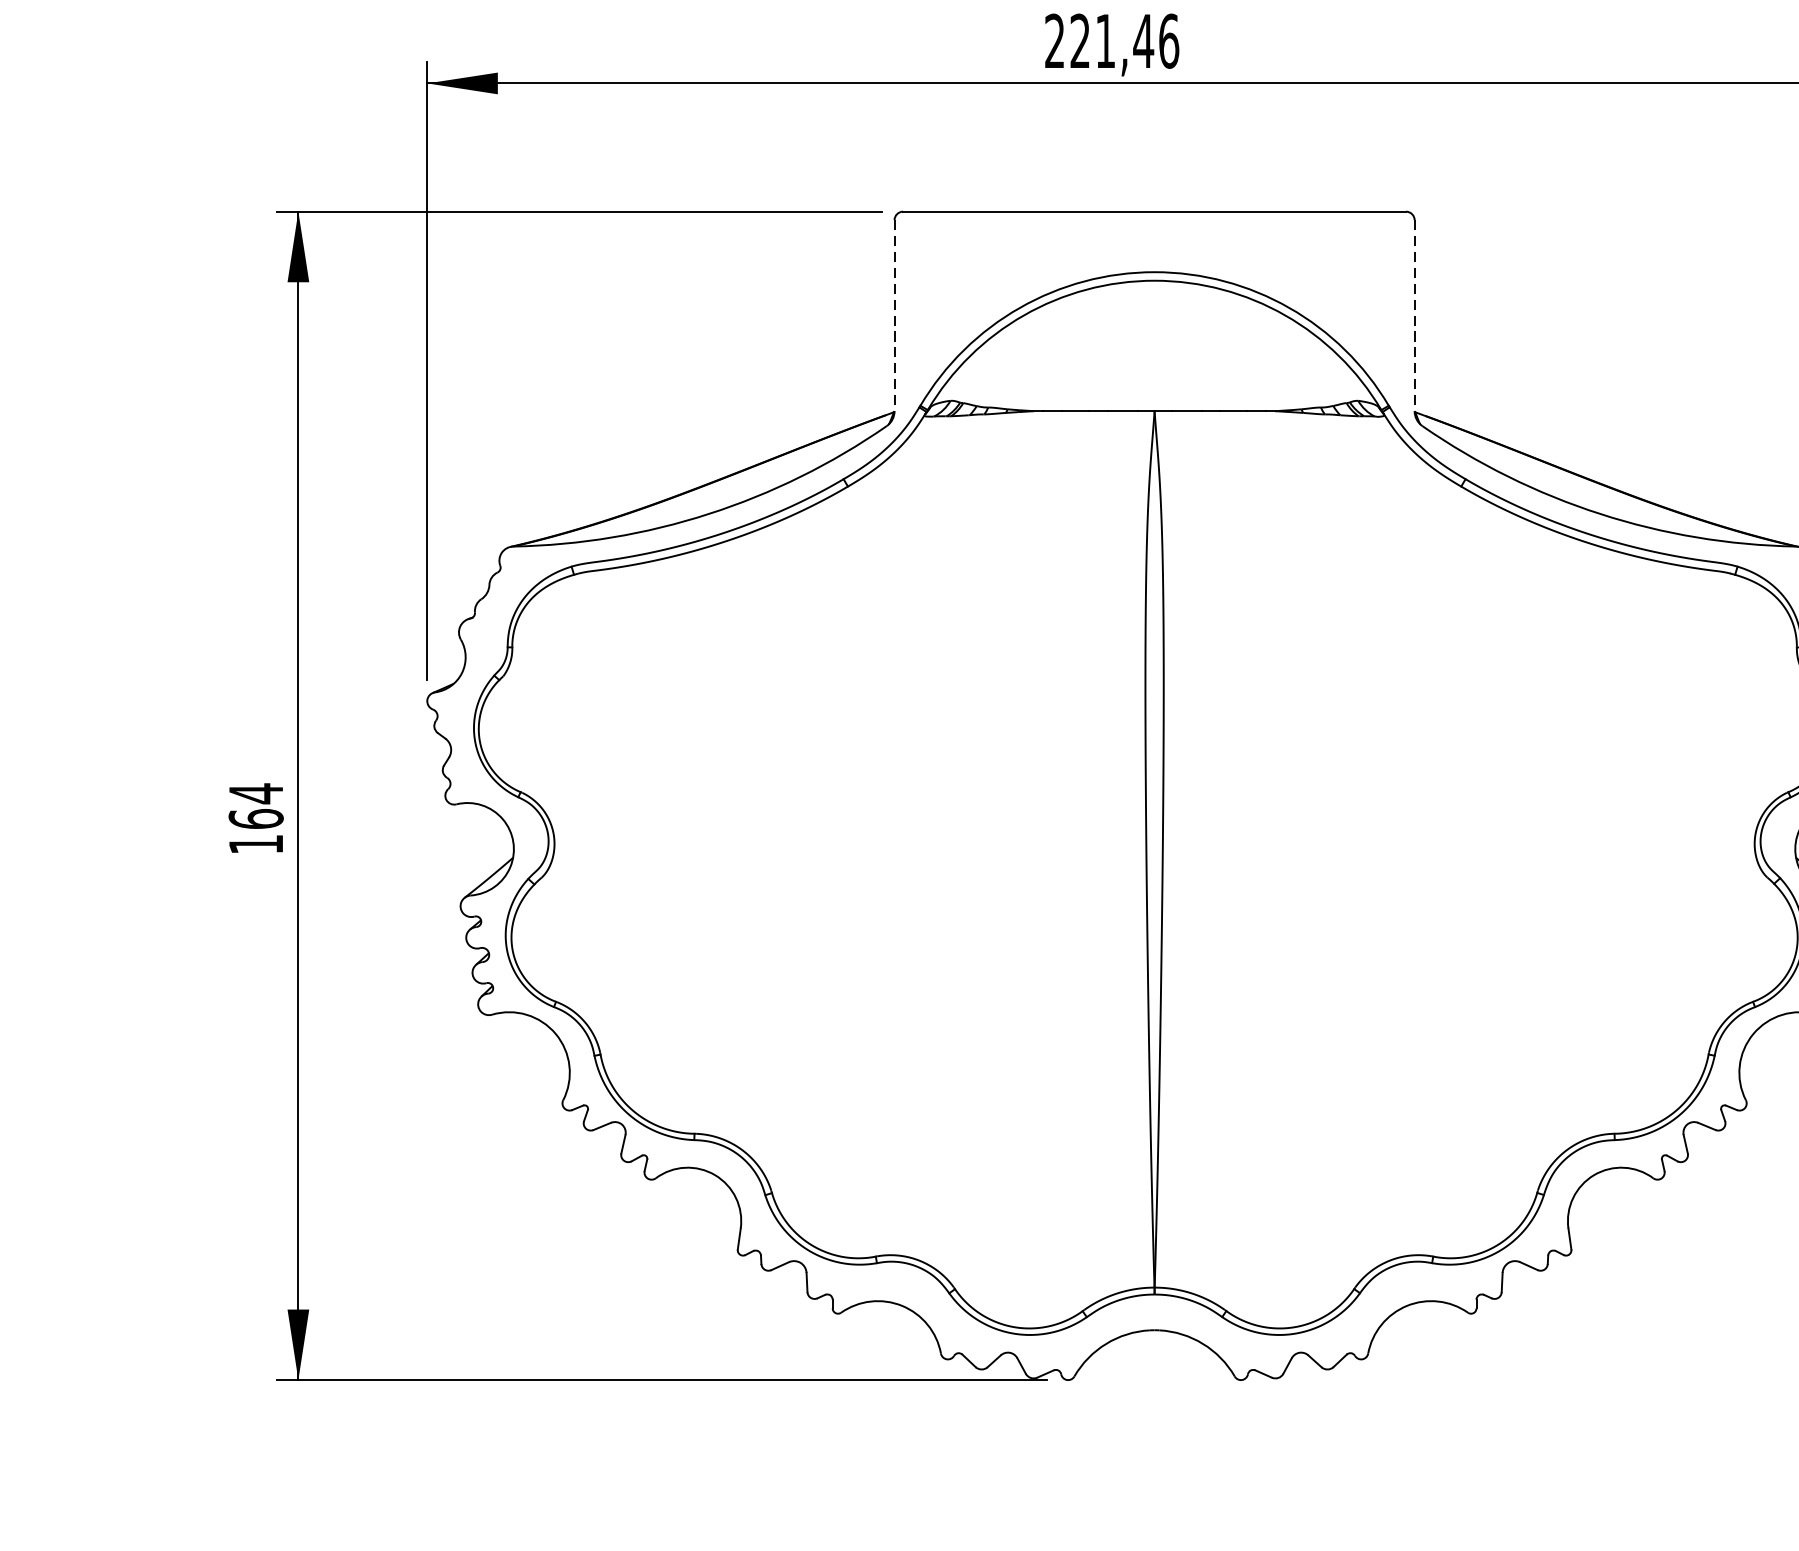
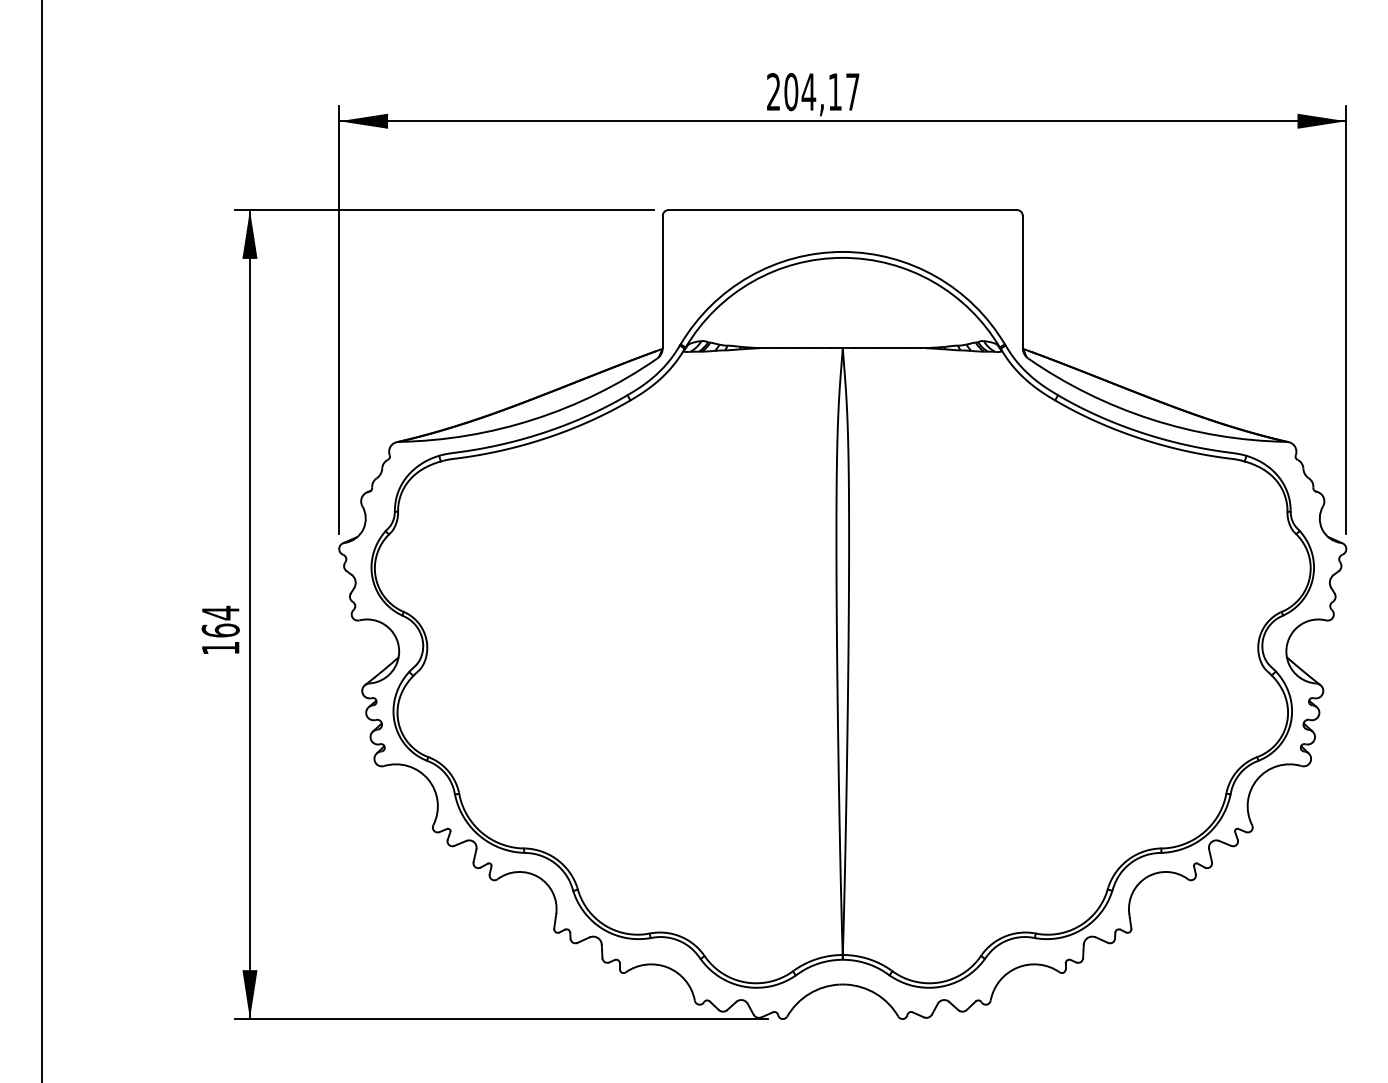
text: (1123, 40) -> (821, 91), 221,46 -> 204,17
line: (894, 316) -> (662, 282), dashed -> solid
line: (1414, 316) -> (1022, 282), dashed -> solid

